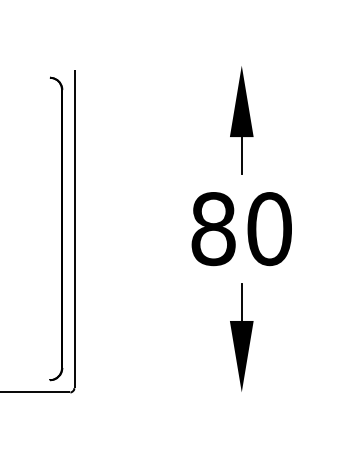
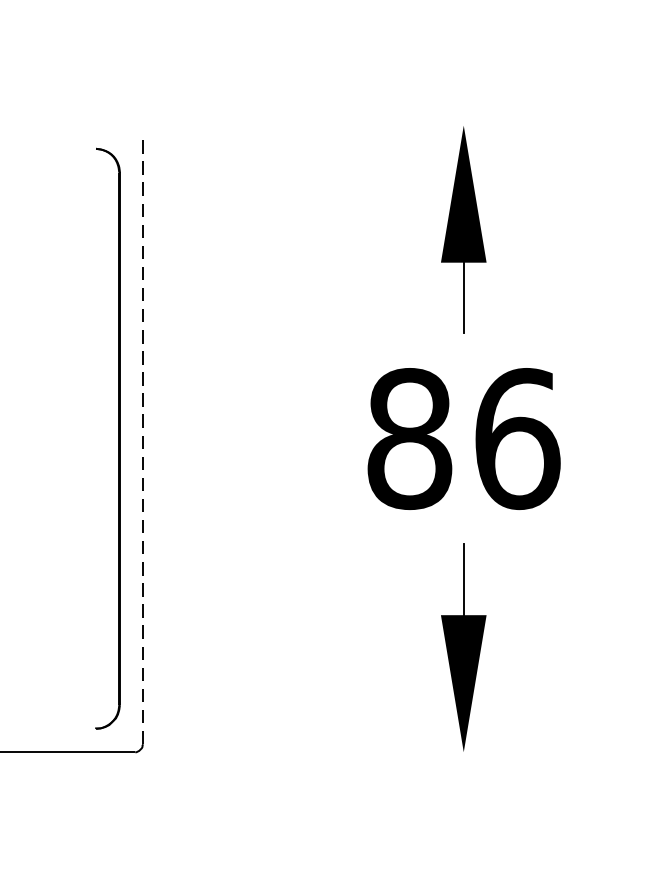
line: (74, 228) -> (143, 437), solid -> dashed
text: (269, 228) -> (516, 437), 80 -> 86

